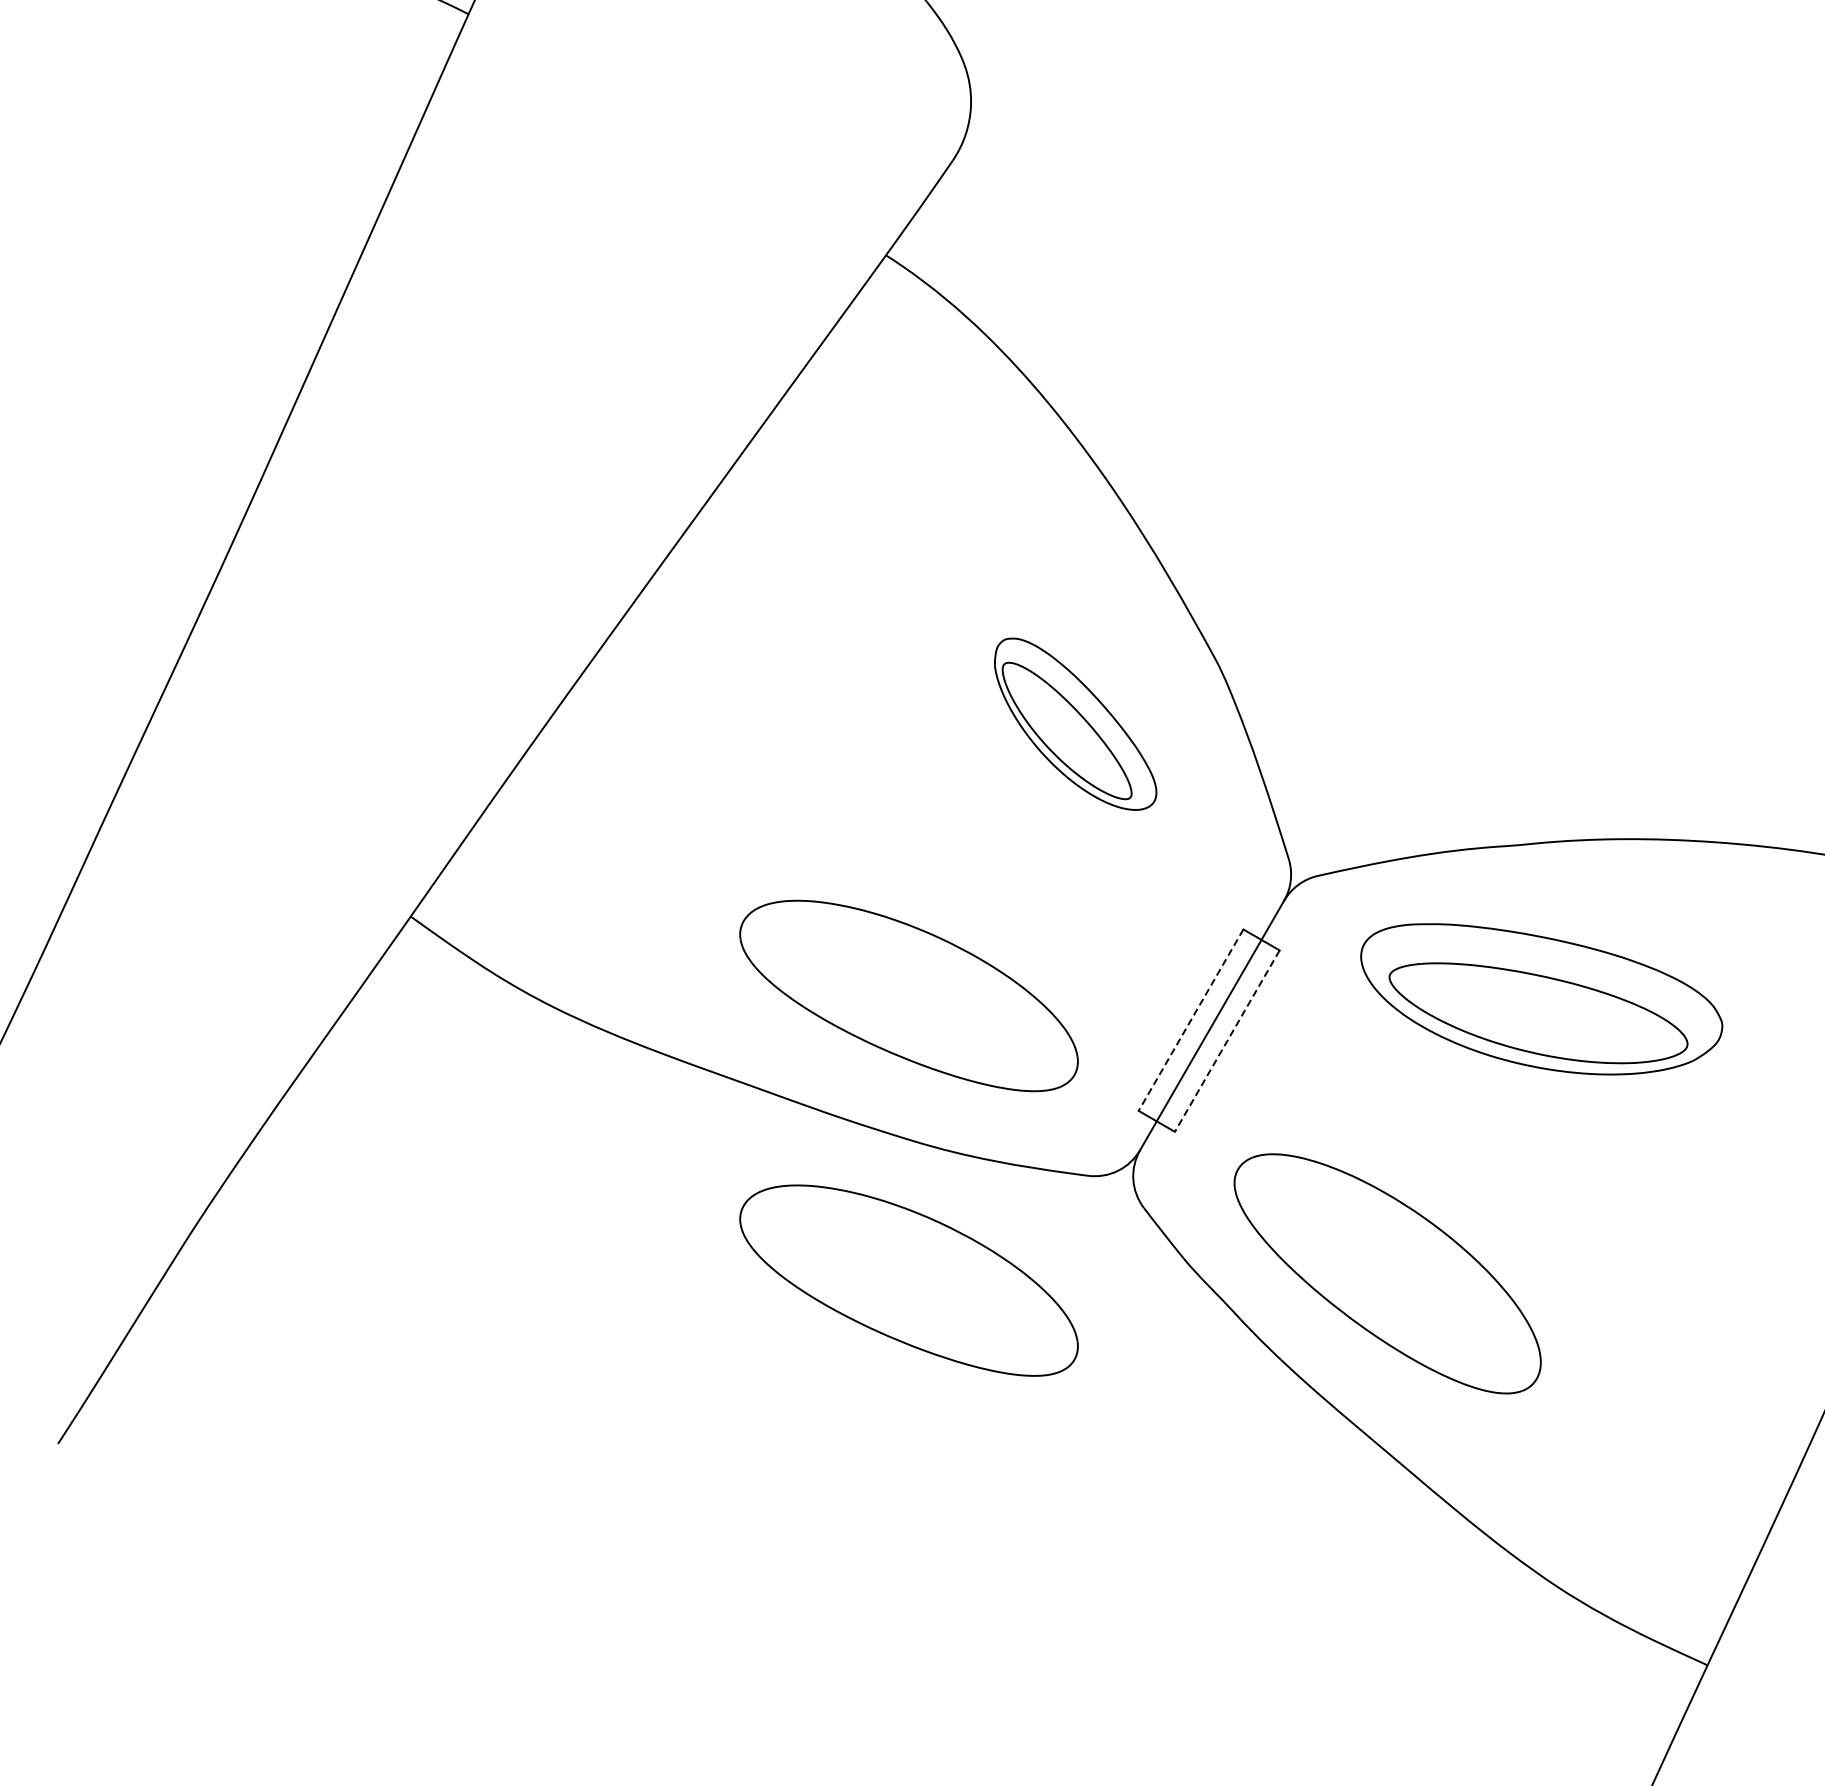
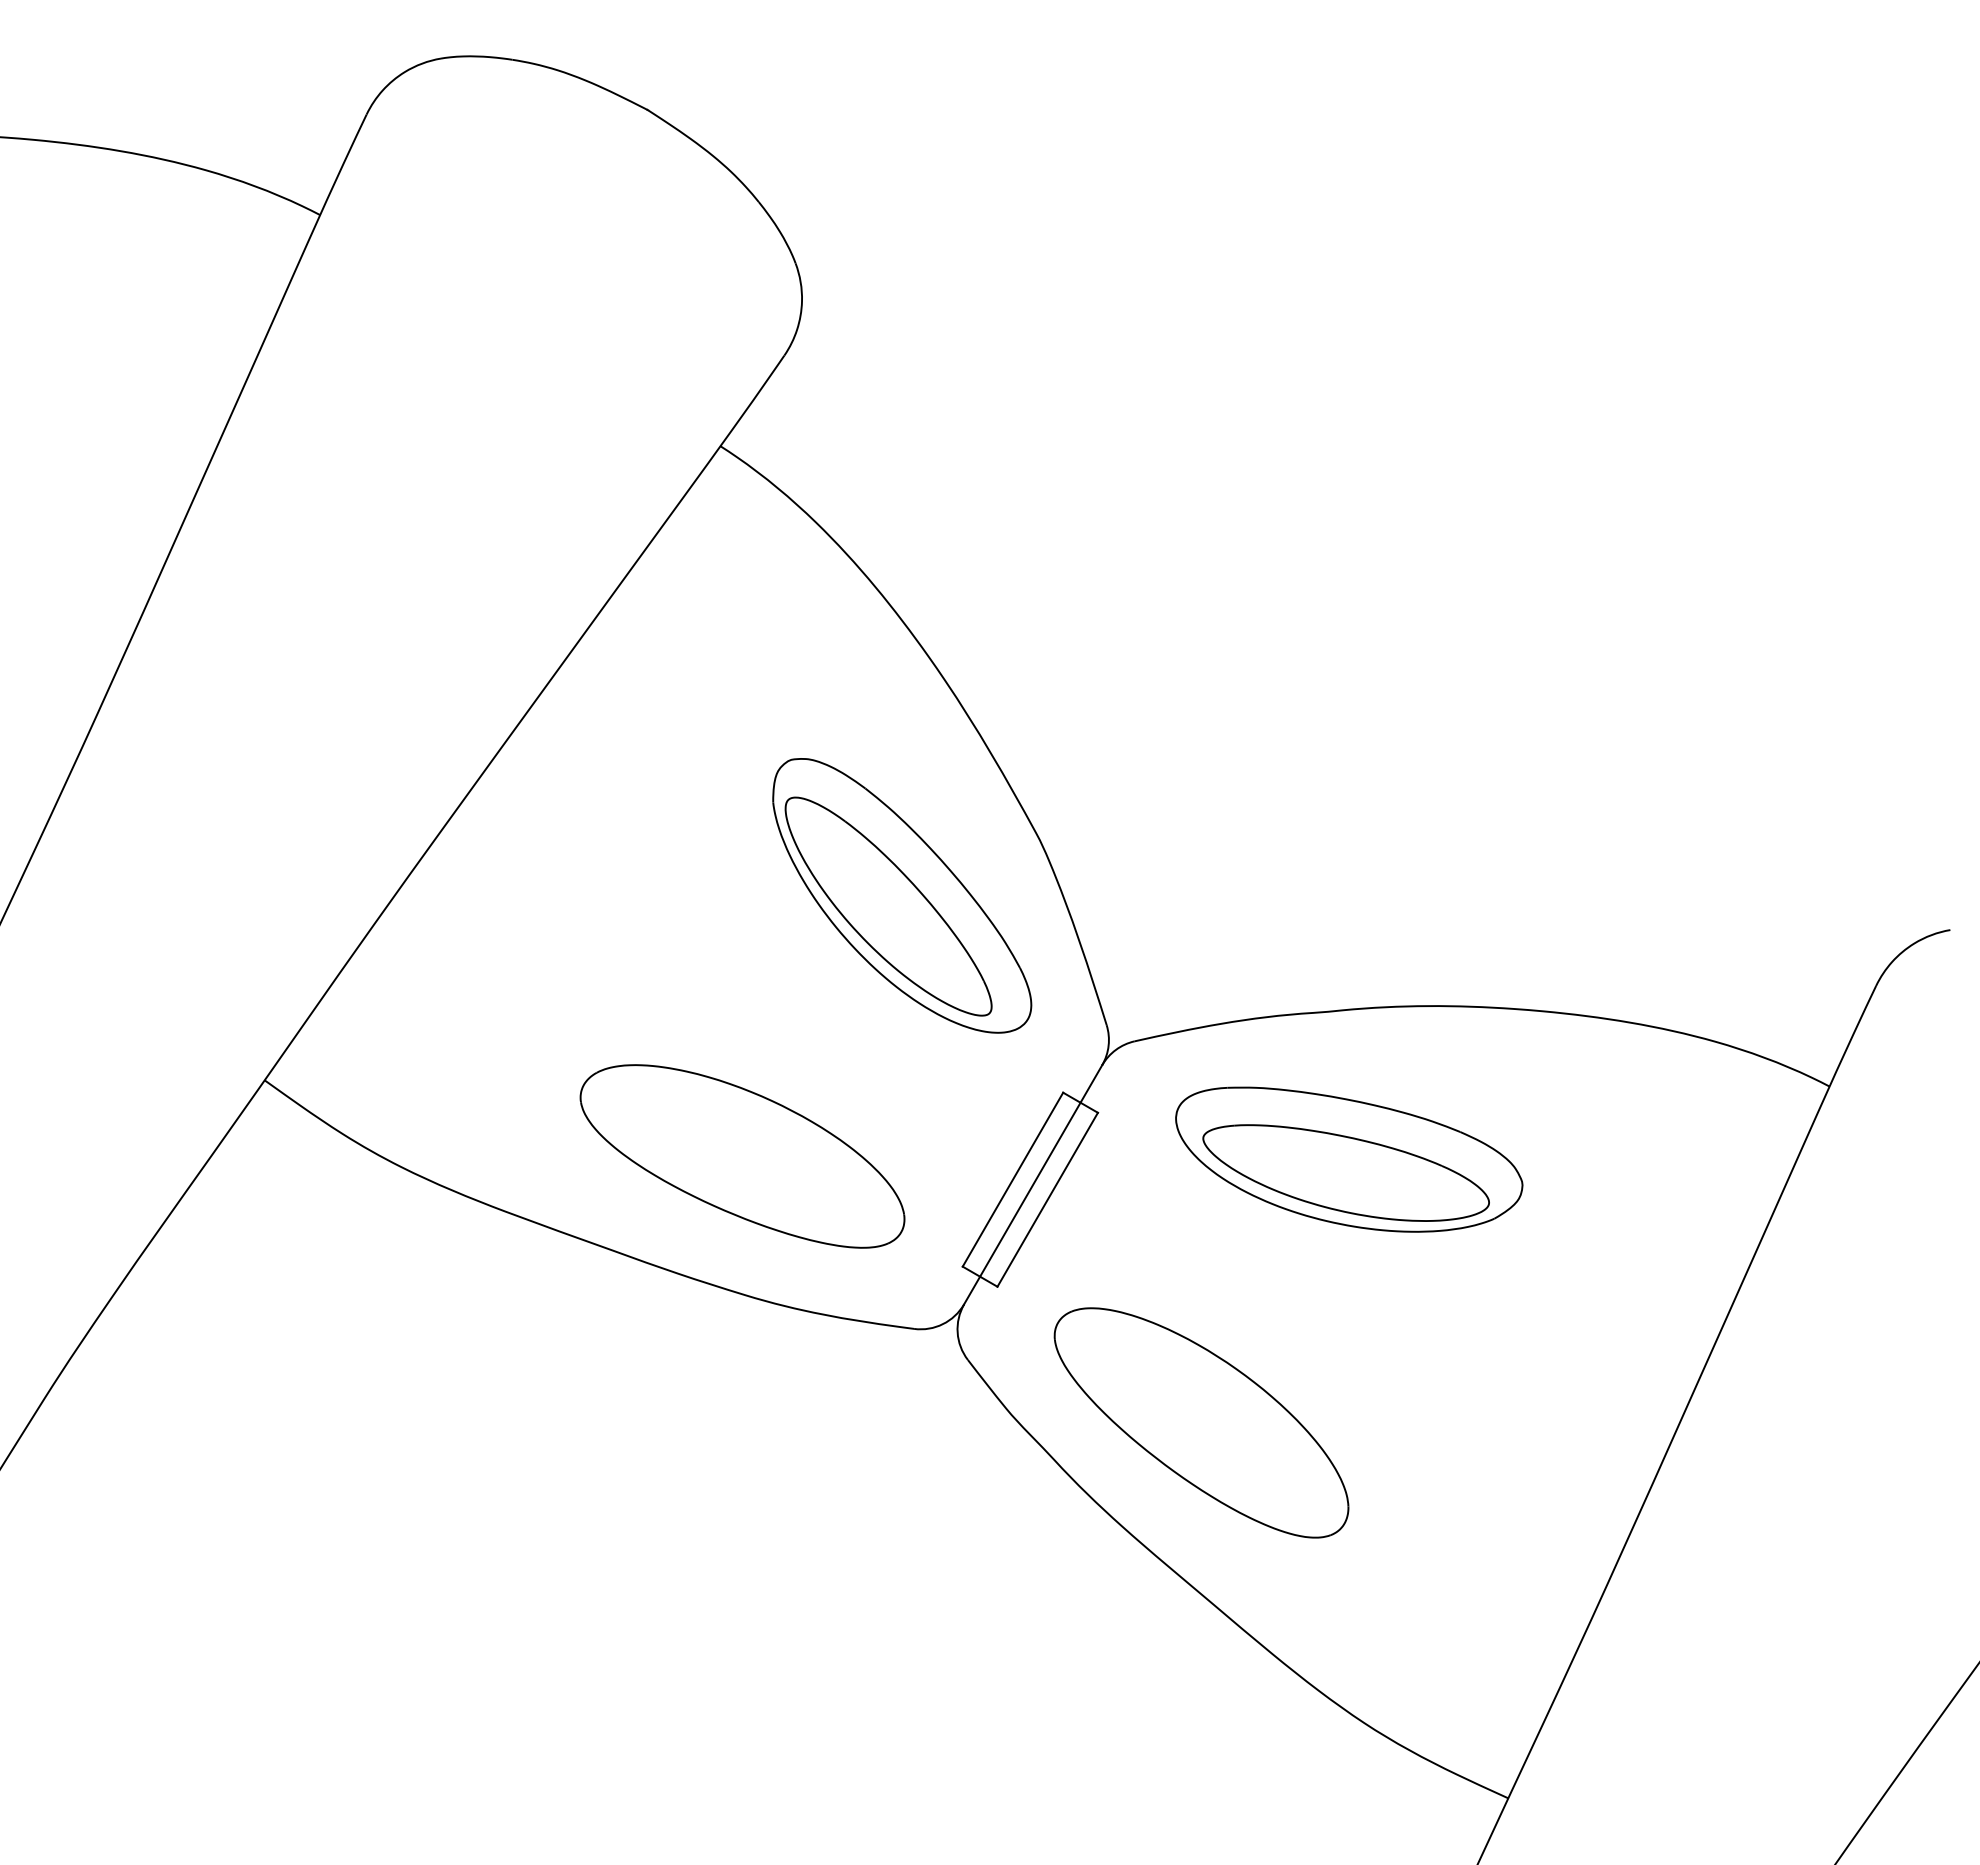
part: (1075, 723) -> (902, 895), size x1.67
line: (1190, 1021) -> (1012, 1180), dashed -> solid
line: (1227, 1041) -> (1047, 1200), dashed -> solid
part: (908, 1280) -> (742, 1429), removed

